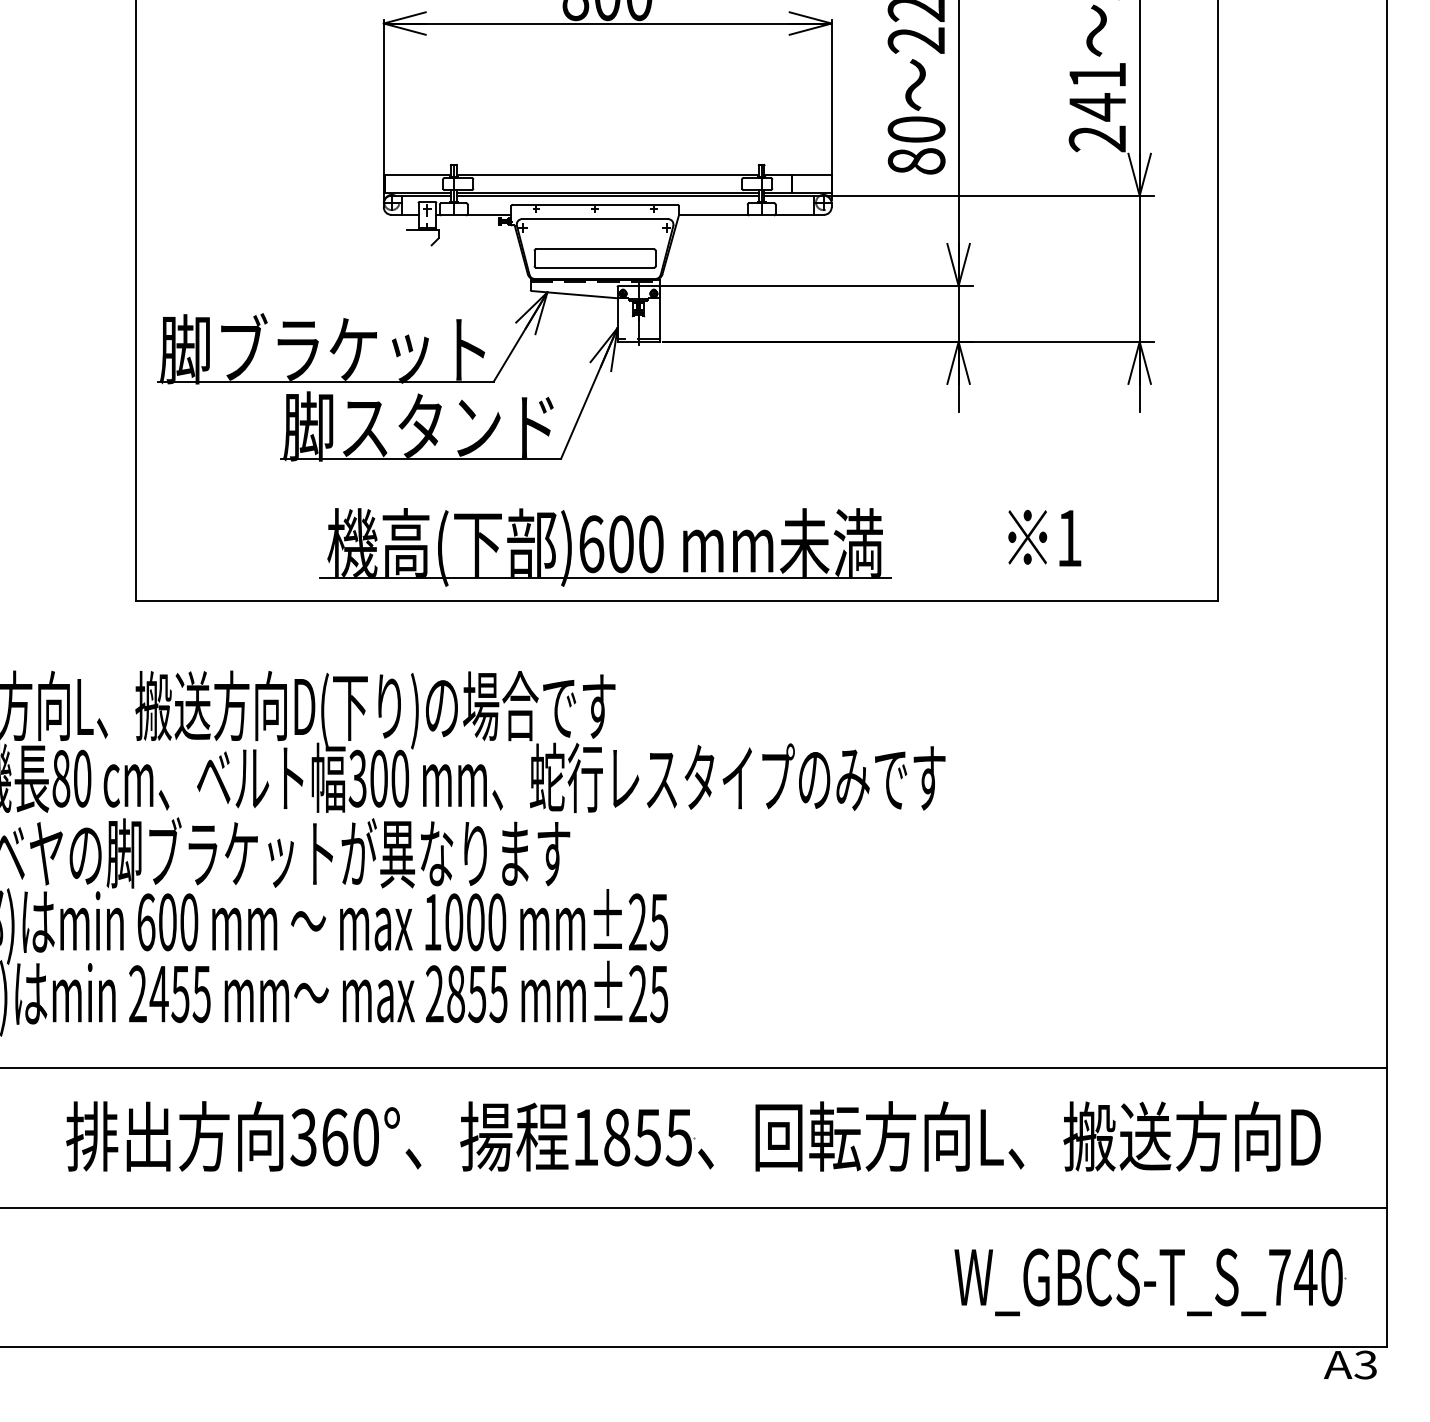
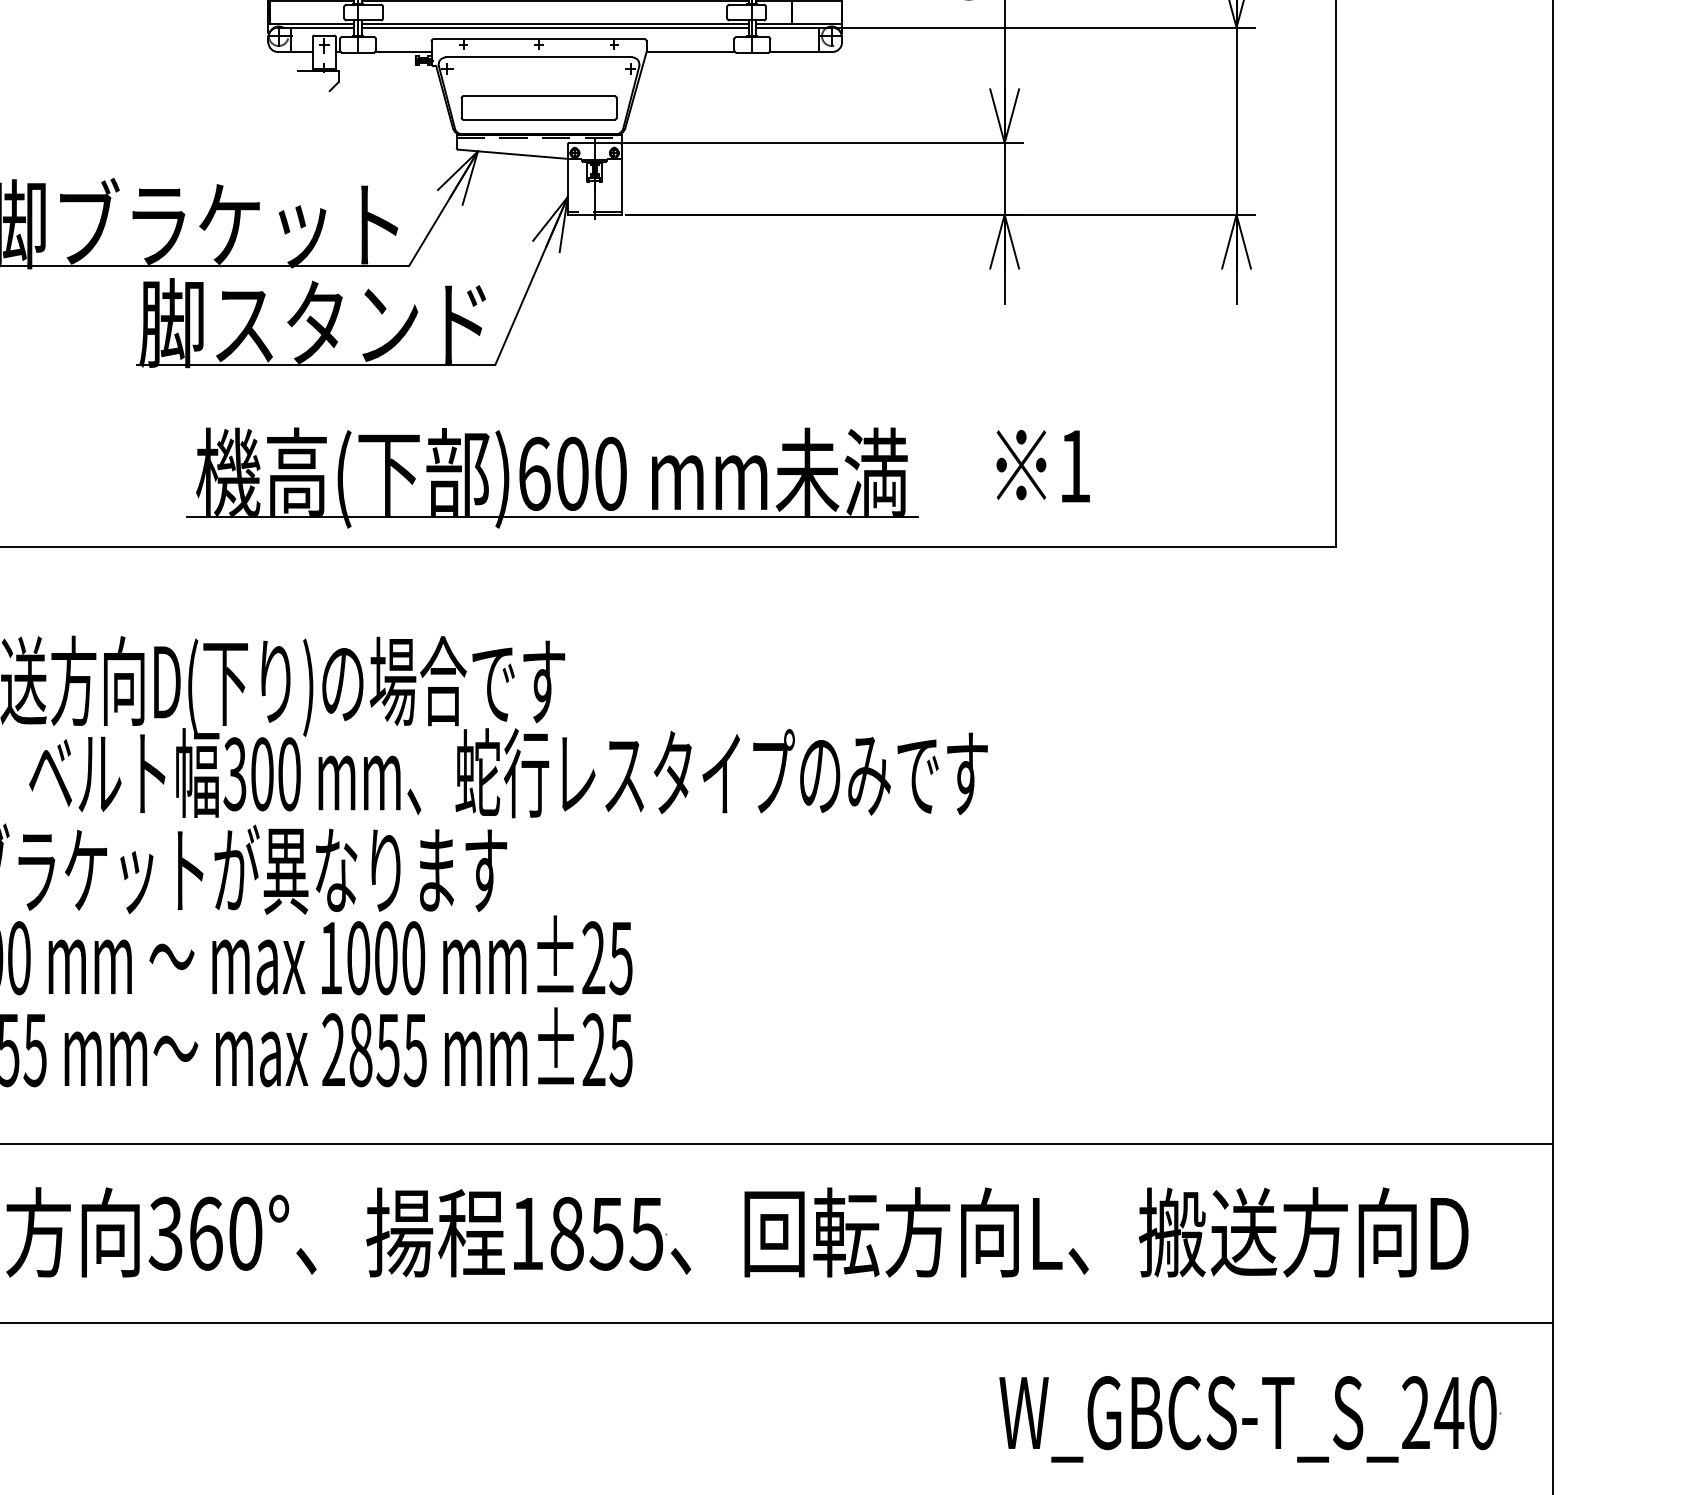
text: (1044, 538) -> (1042, 466), moved
text: (1279, 1276) -> (1415, 1411), W_GBCS-T_S_740 -> W_GBCS-T_S_240

